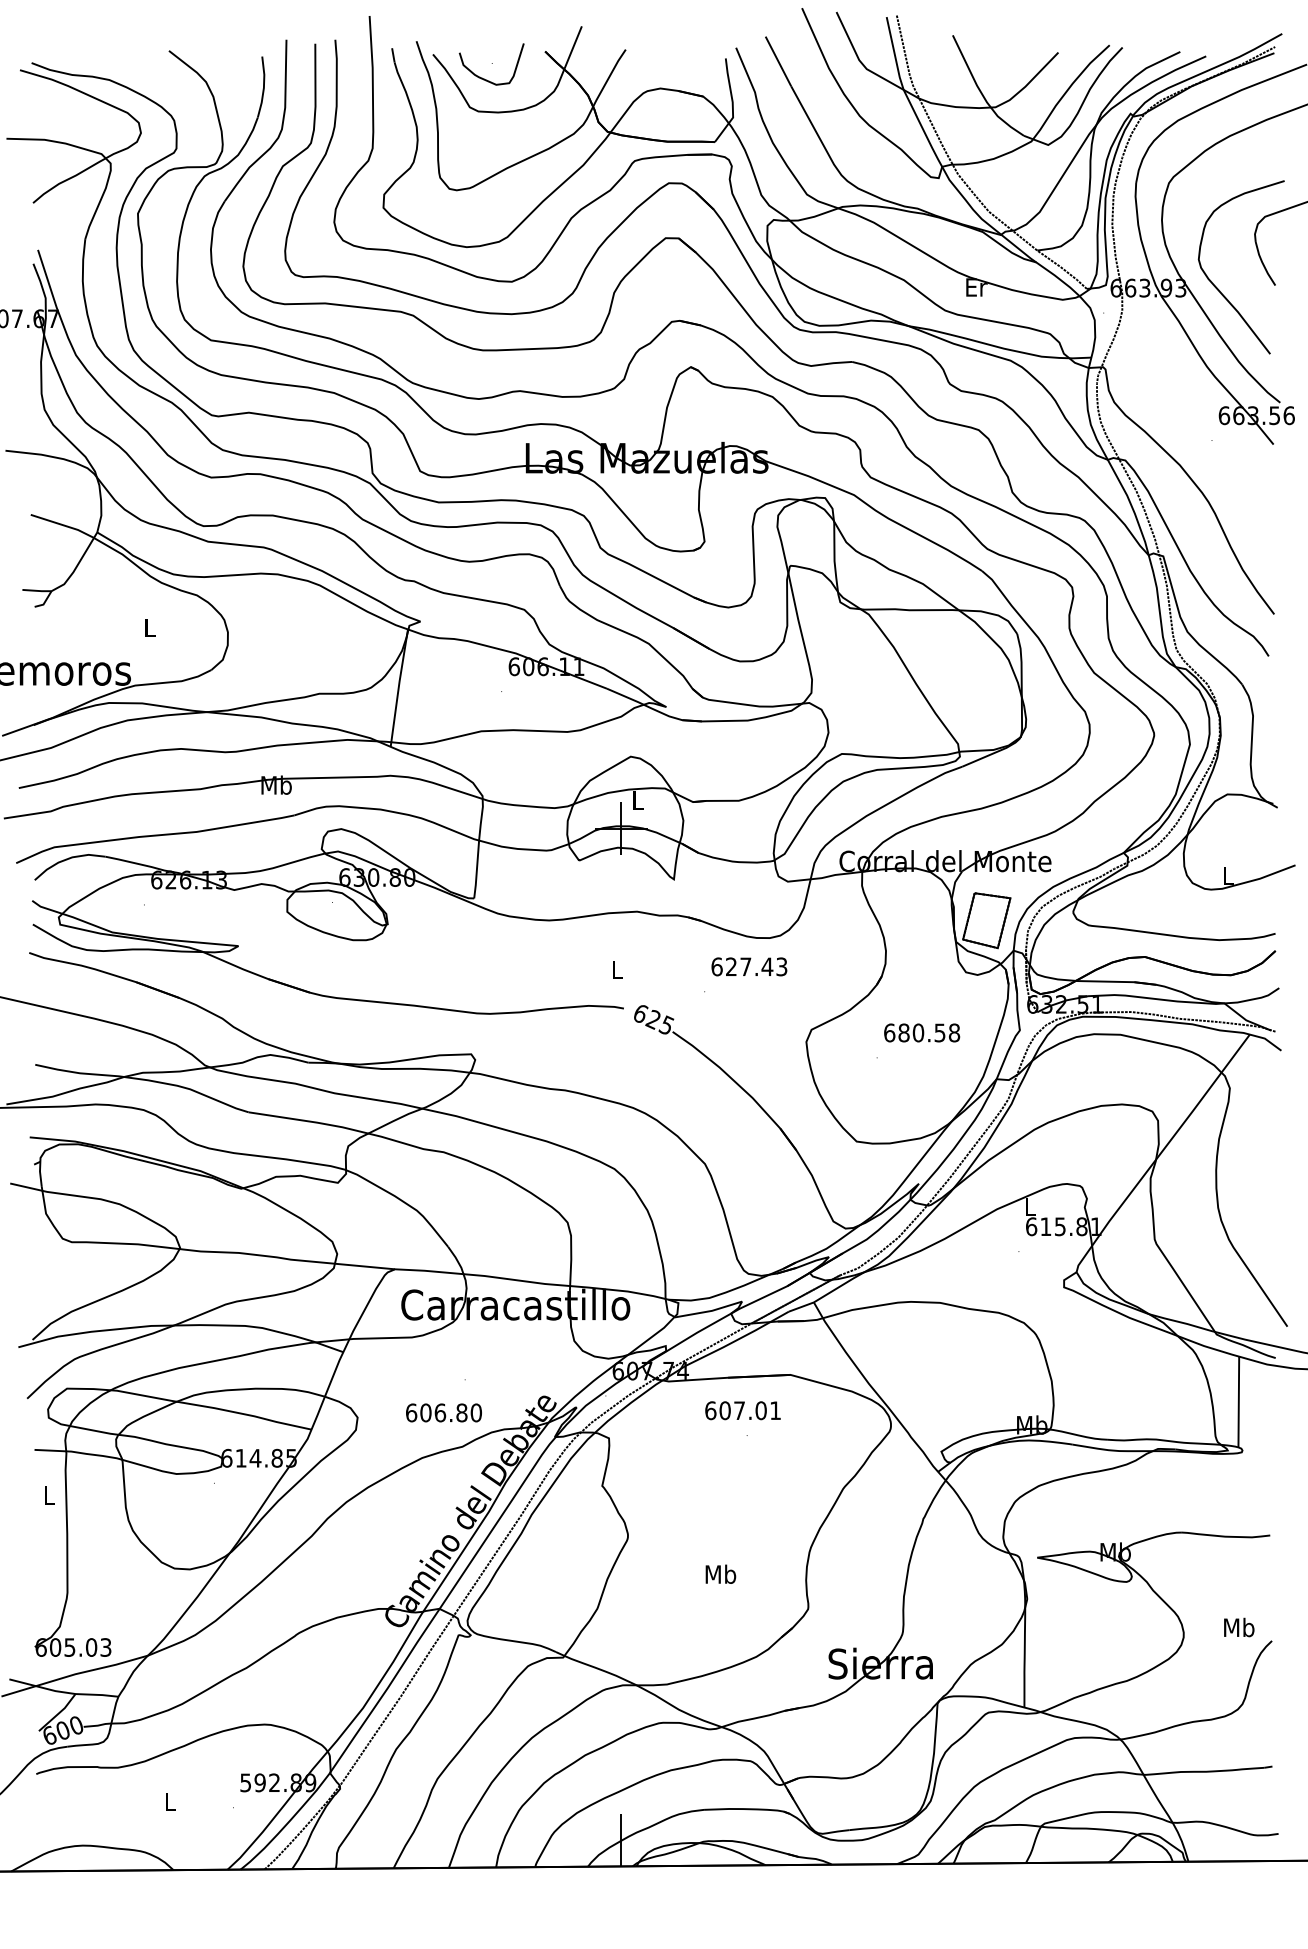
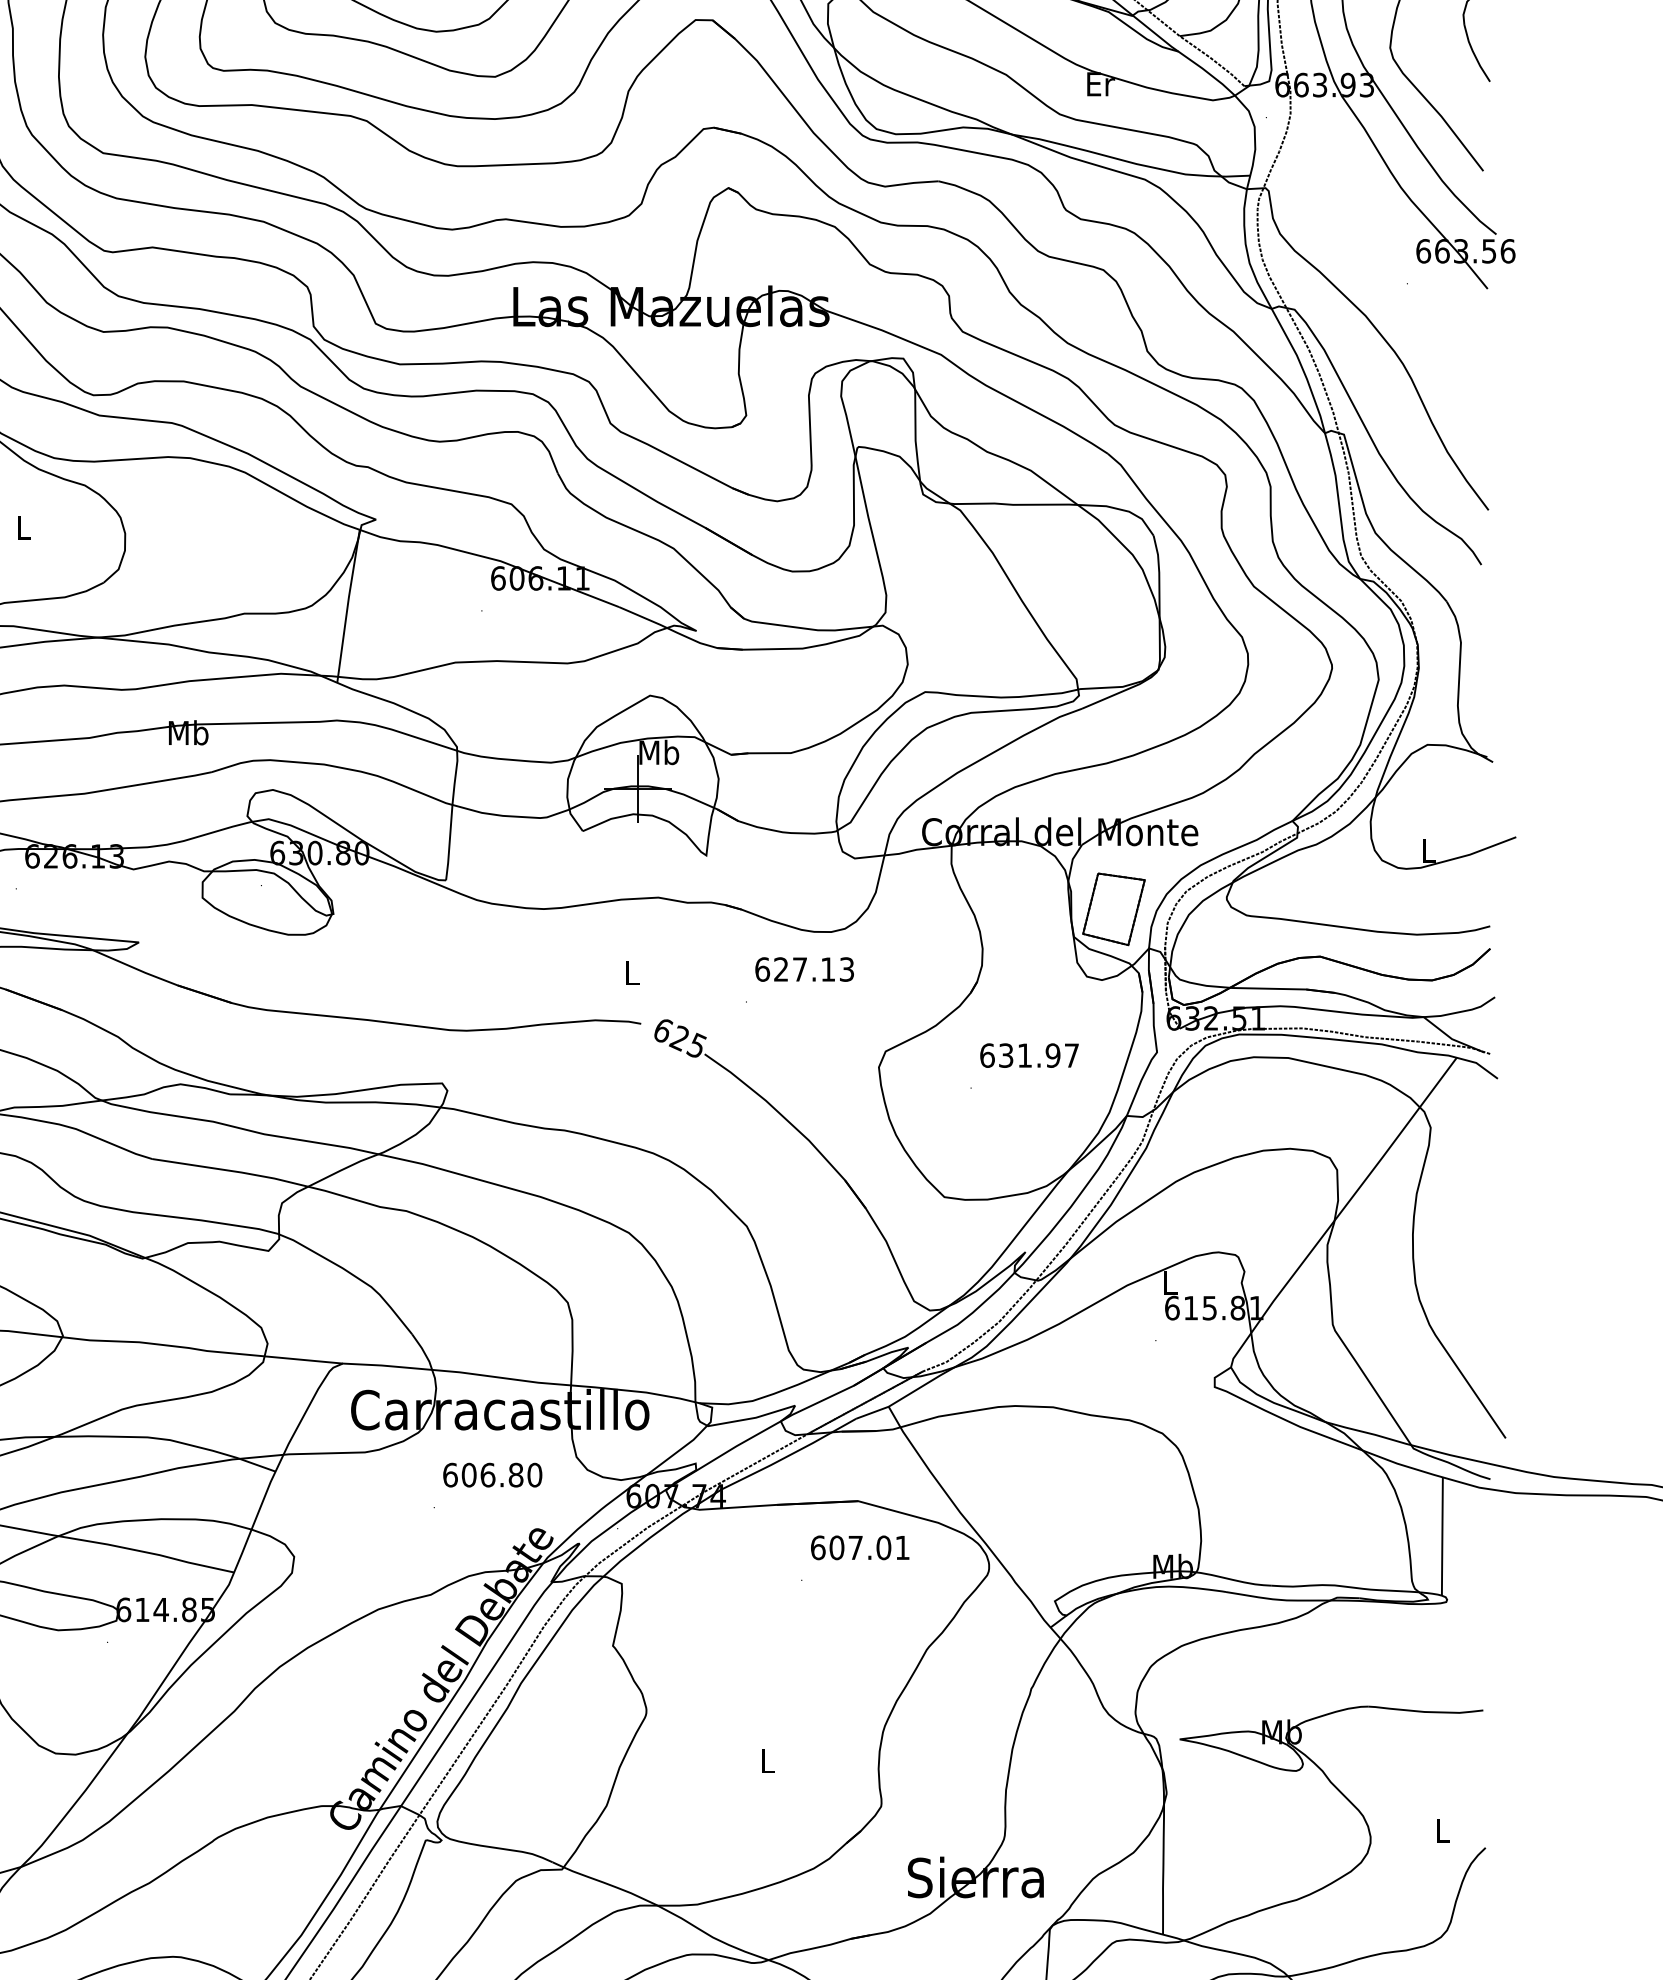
text: (637, 799) -> (658, 751), L -> Mb
text: (767, 966) -> (828, 969), 627.43 -> 627.13
text: (929, 1032) -> (1039, 1055), 680.58 -> 631.97
text: (742, 1410) -> (859, 1547), moved
text: (443, 1412) -> (492, 1474), moved
text: (720, 1573) -> (767, 1759), Mb -> L
text: (1239, 1627) -> (1443, 1830), Mb -> L

